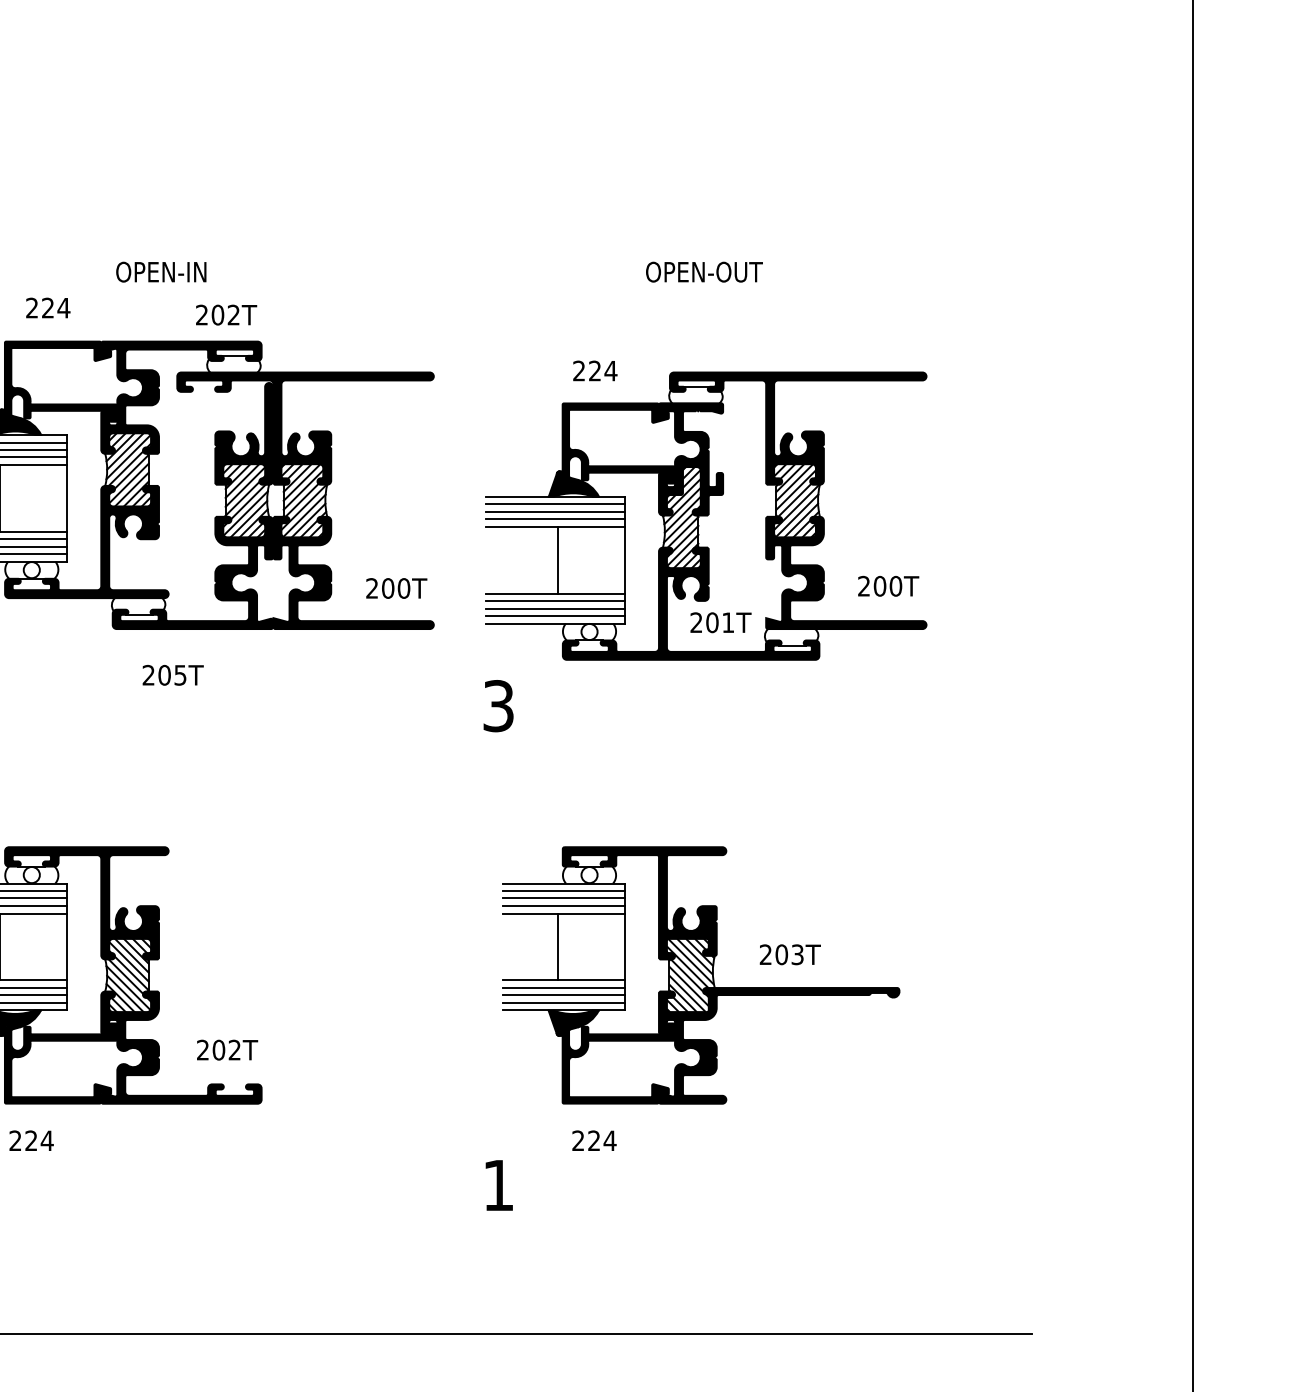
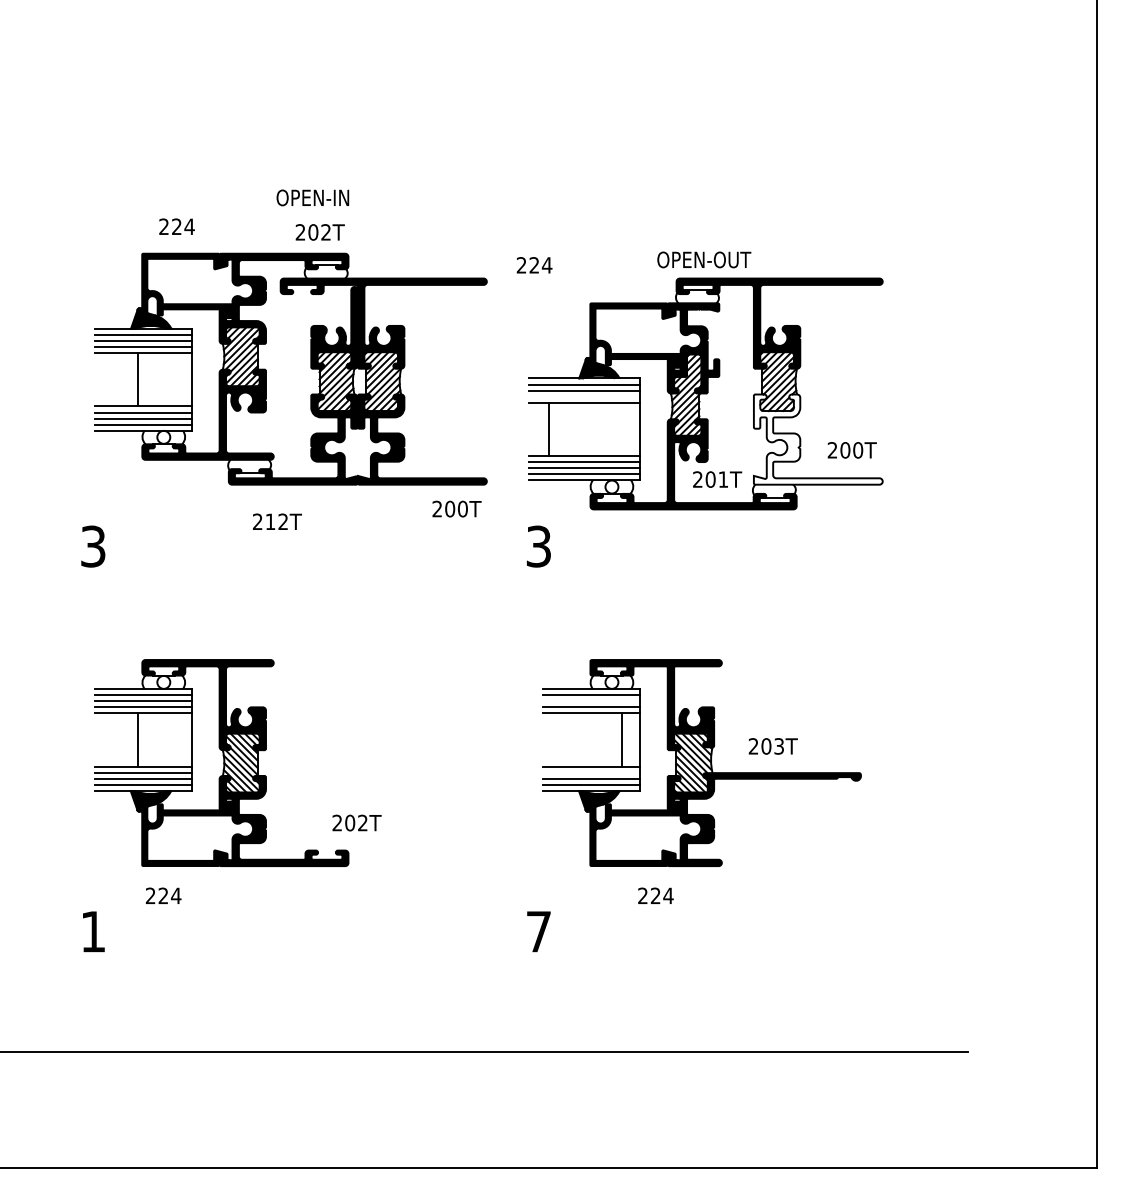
text: (160, 271) -> (312, 197), moved
text: (704, 271) -> (704, 259), moved
text: (595, 371) -> (534, 265), moved
line: (555, 519) -> (584, 396), removed
line: (557, 560) -> (549, 429), moved
fill: (845, 572) -> (817, 439), removed
text: (396, 587) -> (456, 508), moved
text: (172, 674) -> (276, 521), 205T -> 212T
line: (564, 898) -> (591, 701), removed
line: (557, 946) -> (622, 739), moved
line: (564, 987) -> (591, 772), removed
text: (226, 1049) -> (356, 822), moved
text: (593, 1140) -> (655, 895), moved
text: (498, 1185) -> (538, 931), 1 -> 7

